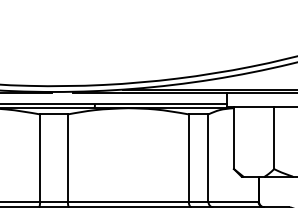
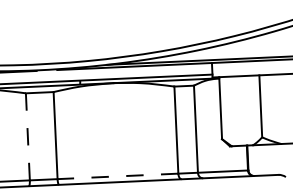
line: (40, 157) -> (28, 136), solid -> dashed
line: (127, 201) -> (117, 176), solid -> dashed

